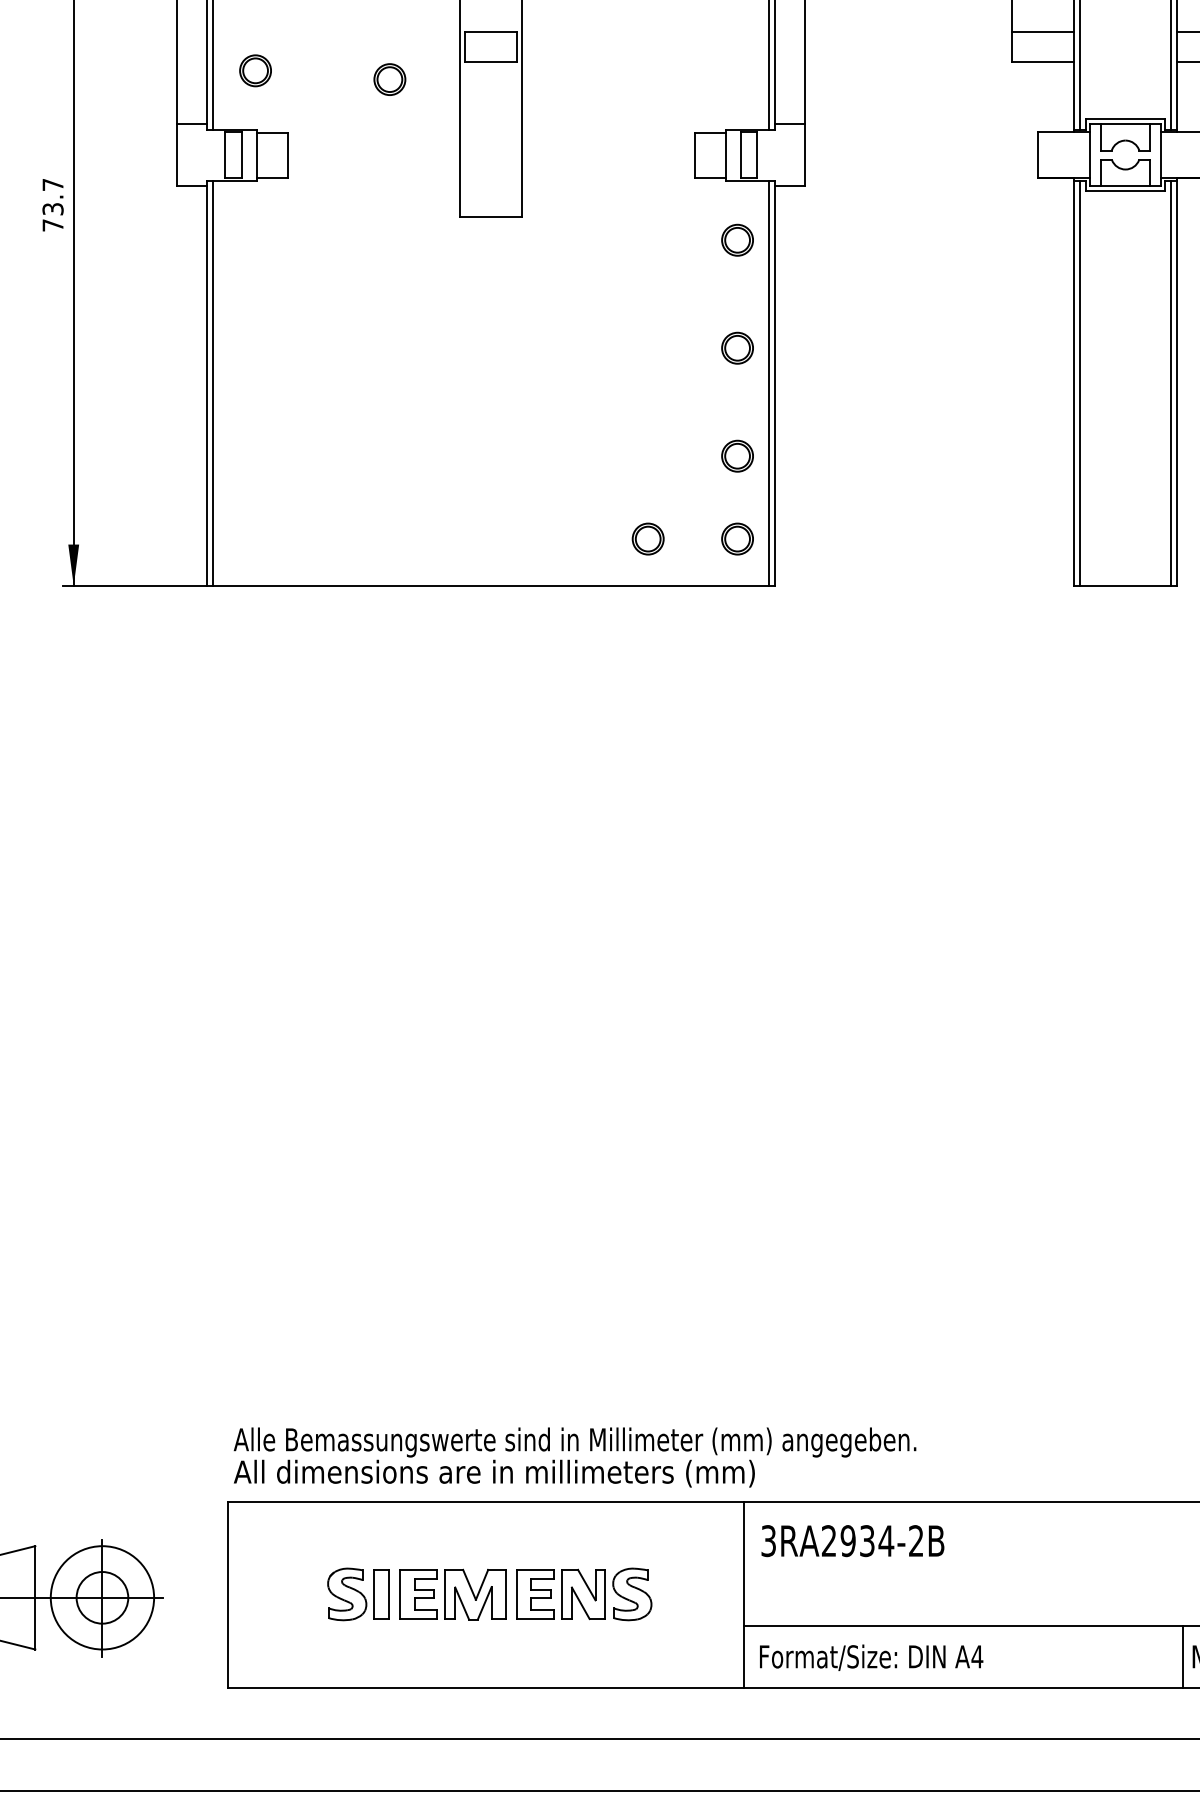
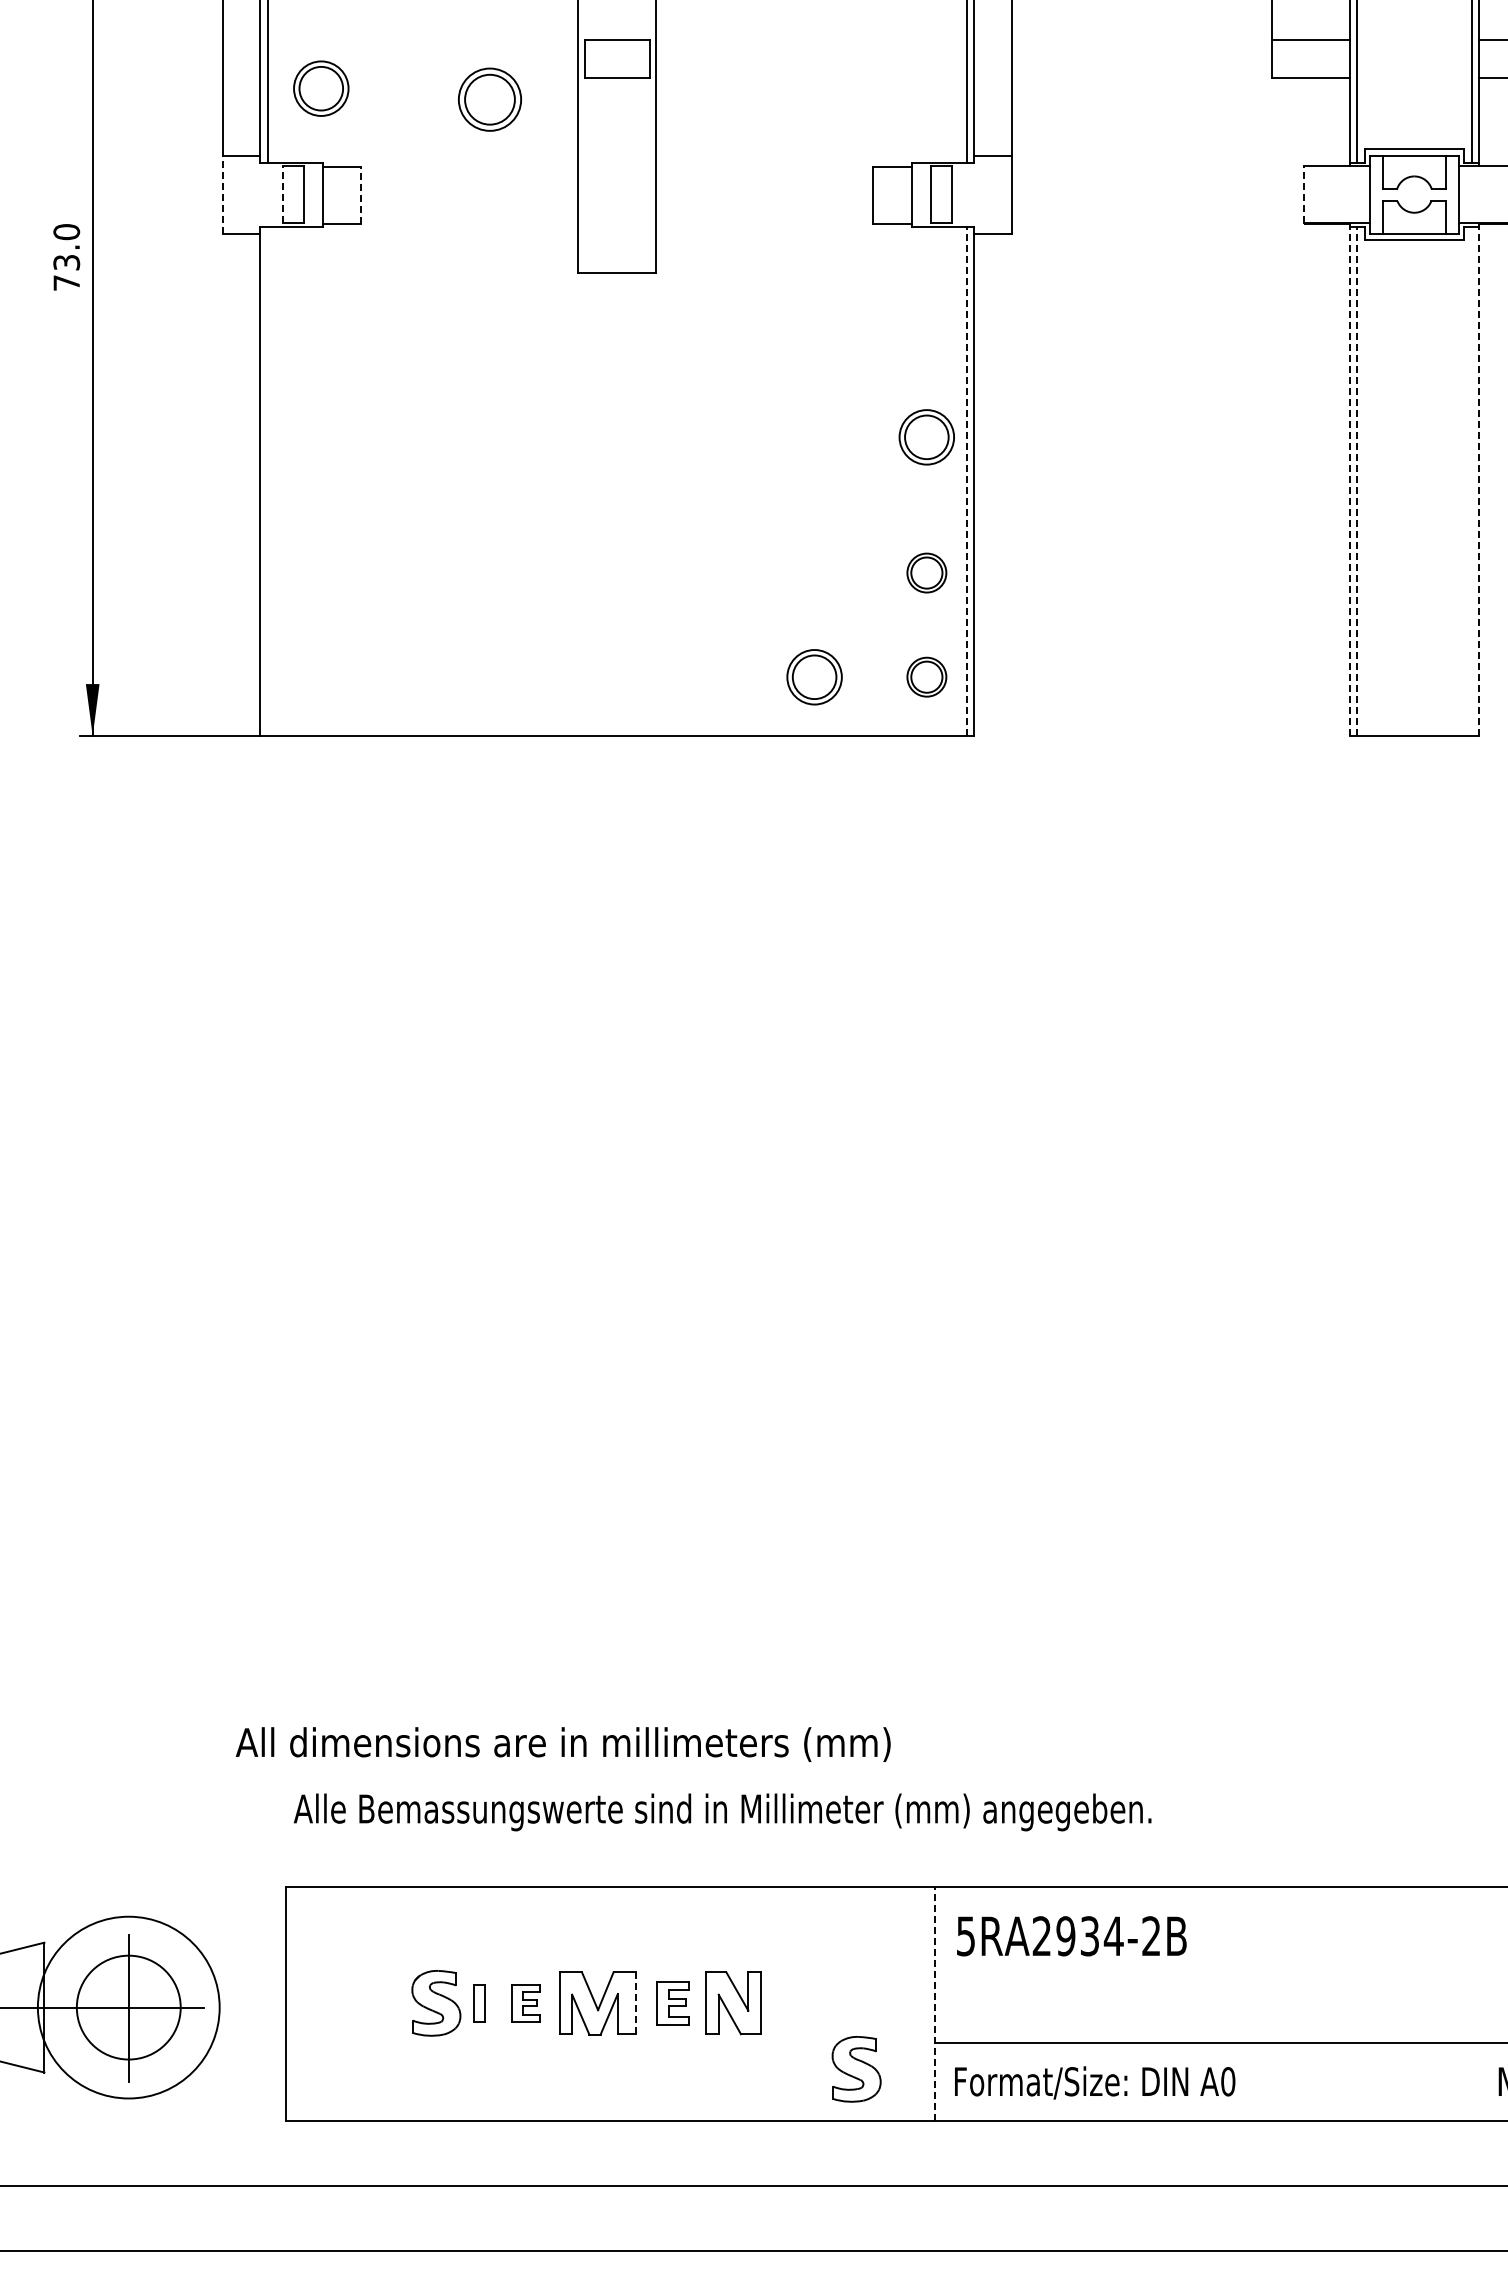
part: (255, 70) -> (320, 88), size x1.4
part: (389, 79) -> (489, 99), size x1.6
line: (177, 154) -> (222, 194), solid -> dashed
line: (224, 154) -> (282, 194), solid -> dashed
line: (1038, 154) -> (1304, 194), solid -> dashed
line: (287, 155) -> (361, 195), solid -> dashed
text: (52, 185) -> (66, 232), 73.7 -> 73.0
part: (737, 240) -> (926, 301), removed
part: (737, 348) -> (926, 437), size x1.4
line: (1073, 381) -> (1349, 479), solid -> dashed
line: (1177, 381) -> (1479, 479), solid -> dashed
line: (212, 383) -> (267, 481), removed
line: (769, 383) -> (966, 481), solid -> dashed
line: (1080, 383) -> (1357, 481), solid -> dashed
line: (1170, 383) -> (1471, 481), removed
part: (648, 538) -> (814, 676), size x1.4
text: (493, 1473) -> (562, 1744), moved
text: (768, 1540) -> (965, 1935), 3RA2934-2B -> 5RA2934-2B
part: (381, 1593) -> (479, 2002), size x0.6
part: (418, 1593) -> (525, 2002), size x0.6
part: (535, 1593) -> (672, 2002), size x0.7
line: (505, 1594) -> (635, 2003), solid -> dashed
part: (632, 1594) -> (856, 2069), moved
line: (744, 1594) -> (935, 2003), solid -> dashed
circle: (102, 1597) -> (128, 2007), size x1.4
circle: (102, 1597) -> (128, 2007), size x1.6
text: (976, 1656) -> (1227, 2081), A4 -> A0
line: (1183, 1656) -> (1487, 2081), removed

